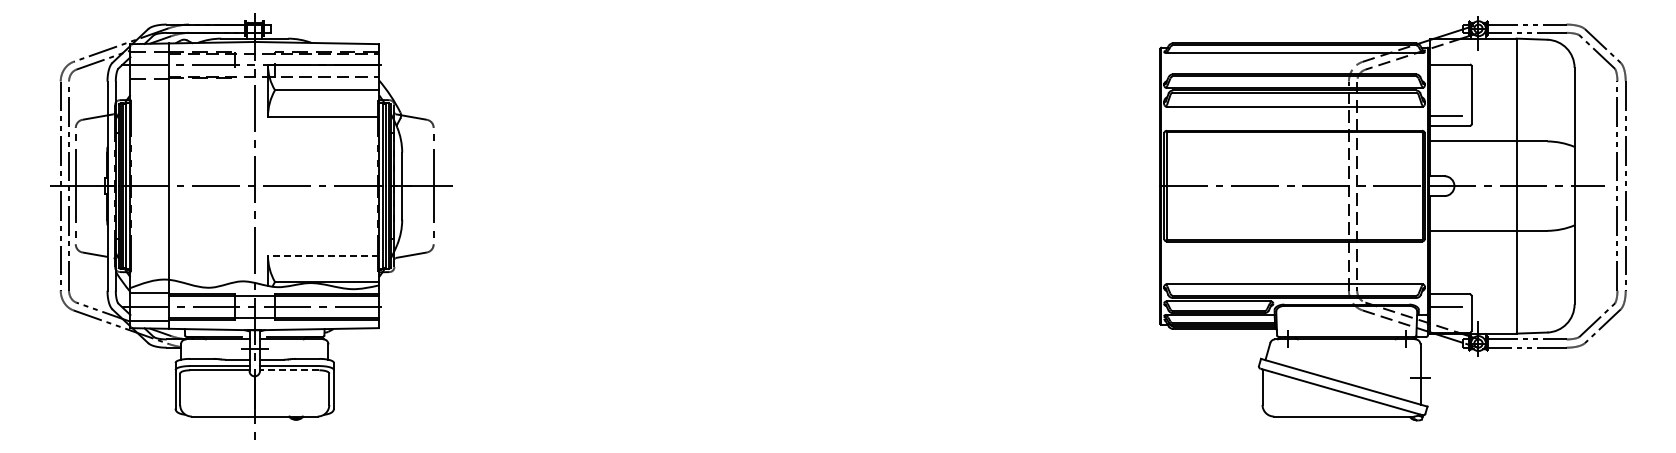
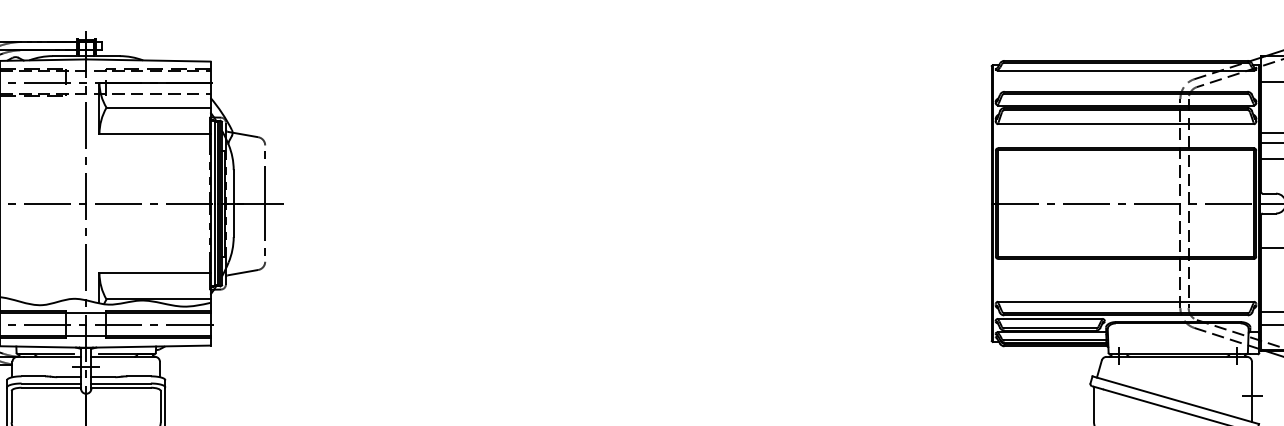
line: (323, 255) -> (154, 272), dashed -> solid
line: (289, 370) -> (120, 387), dashed -> solid

